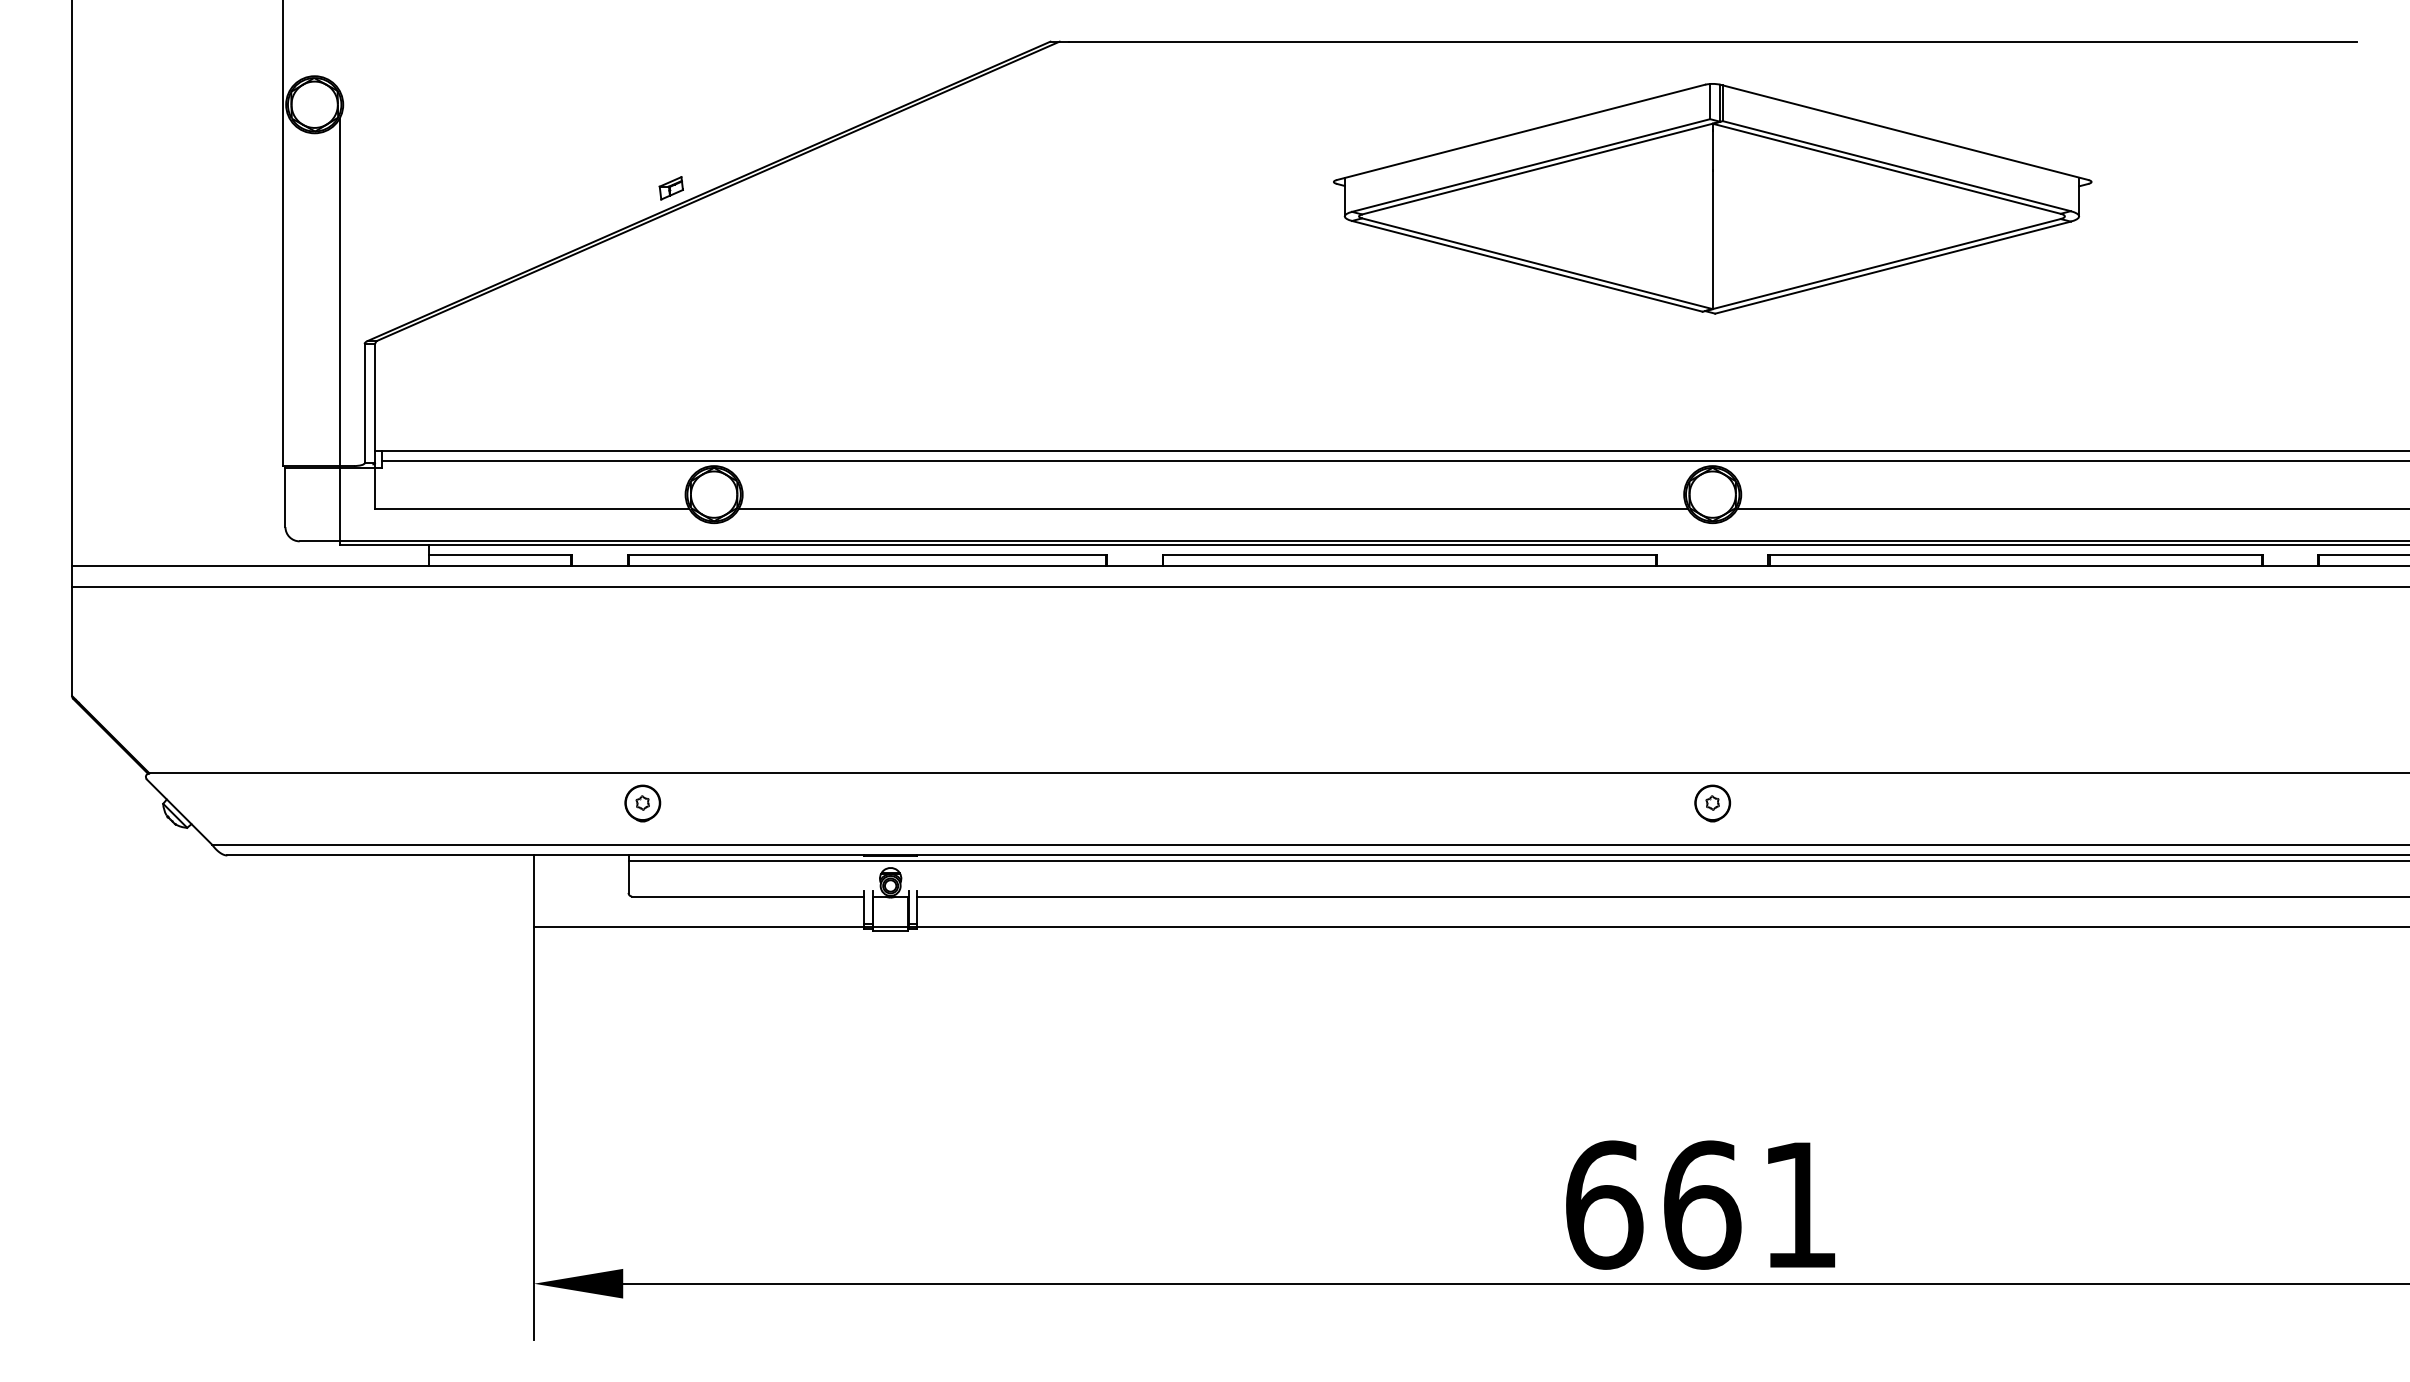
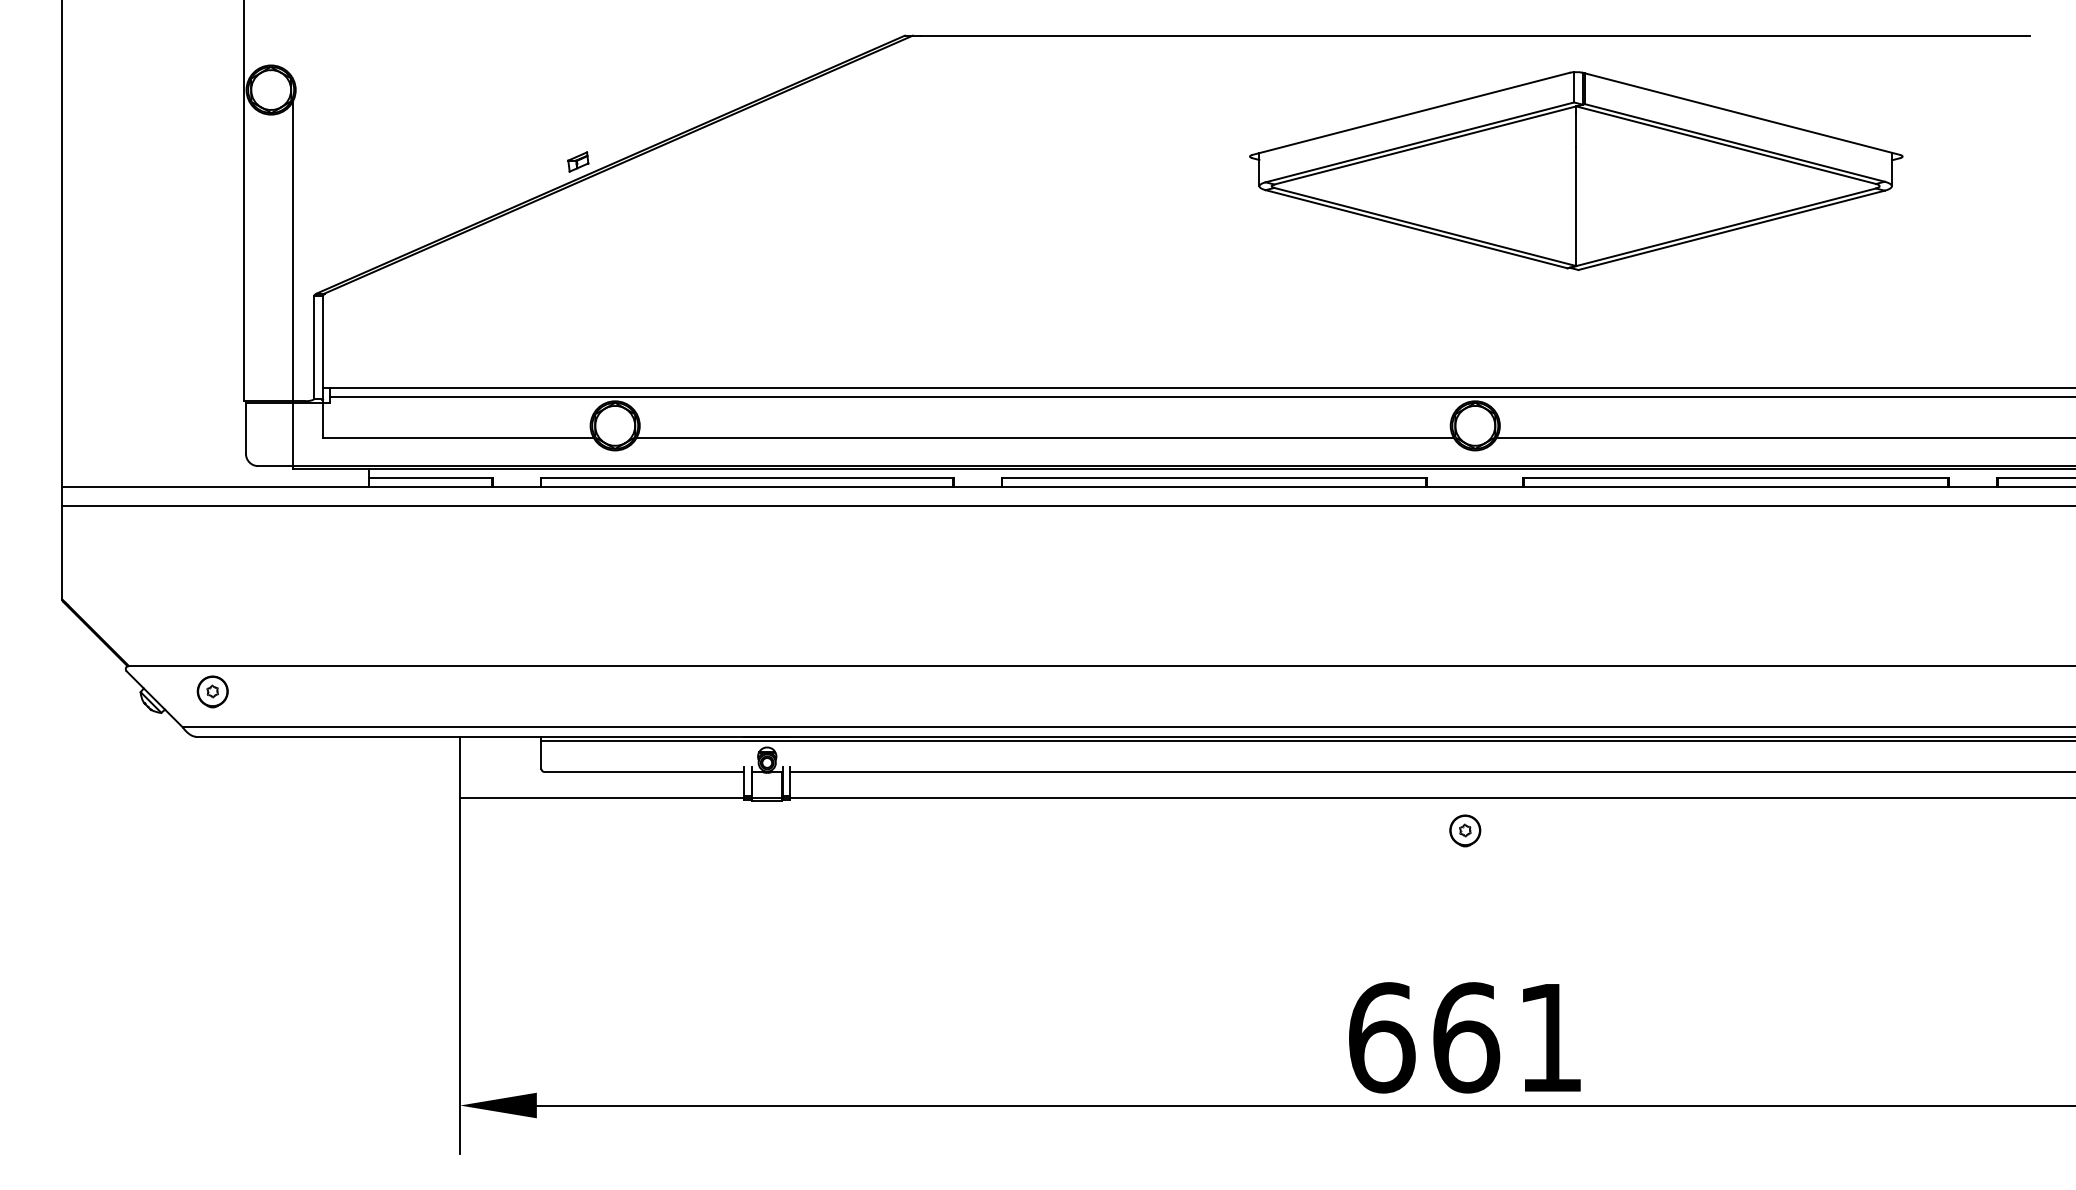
part: (1712, 198) -> (1576, 170), moved
part: (642, 803) -> (212, 691), moved
part: (1712, 803) -> (1465, 830), moved

